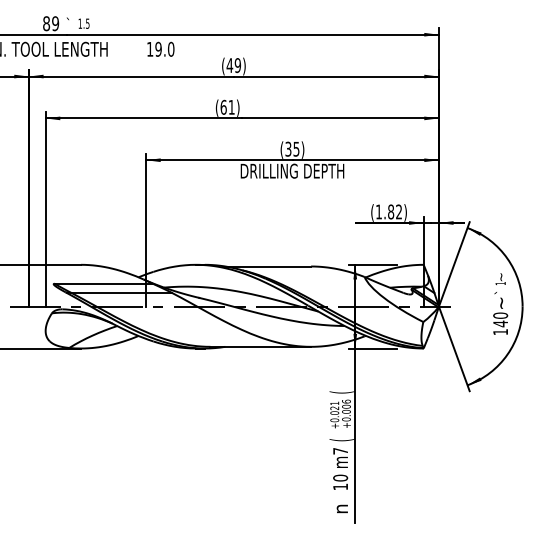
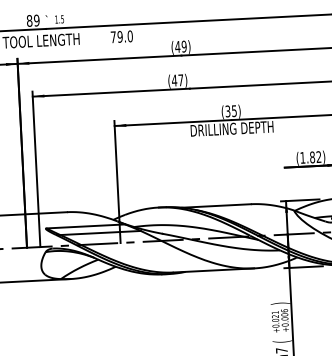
text: (150, 49) -> (113, 37), 19.0 -> 79.0
text: (227, 106) -> (177, 79), (61) -> (47)
text: (341, 392) -> (280, 303), ( -> )

